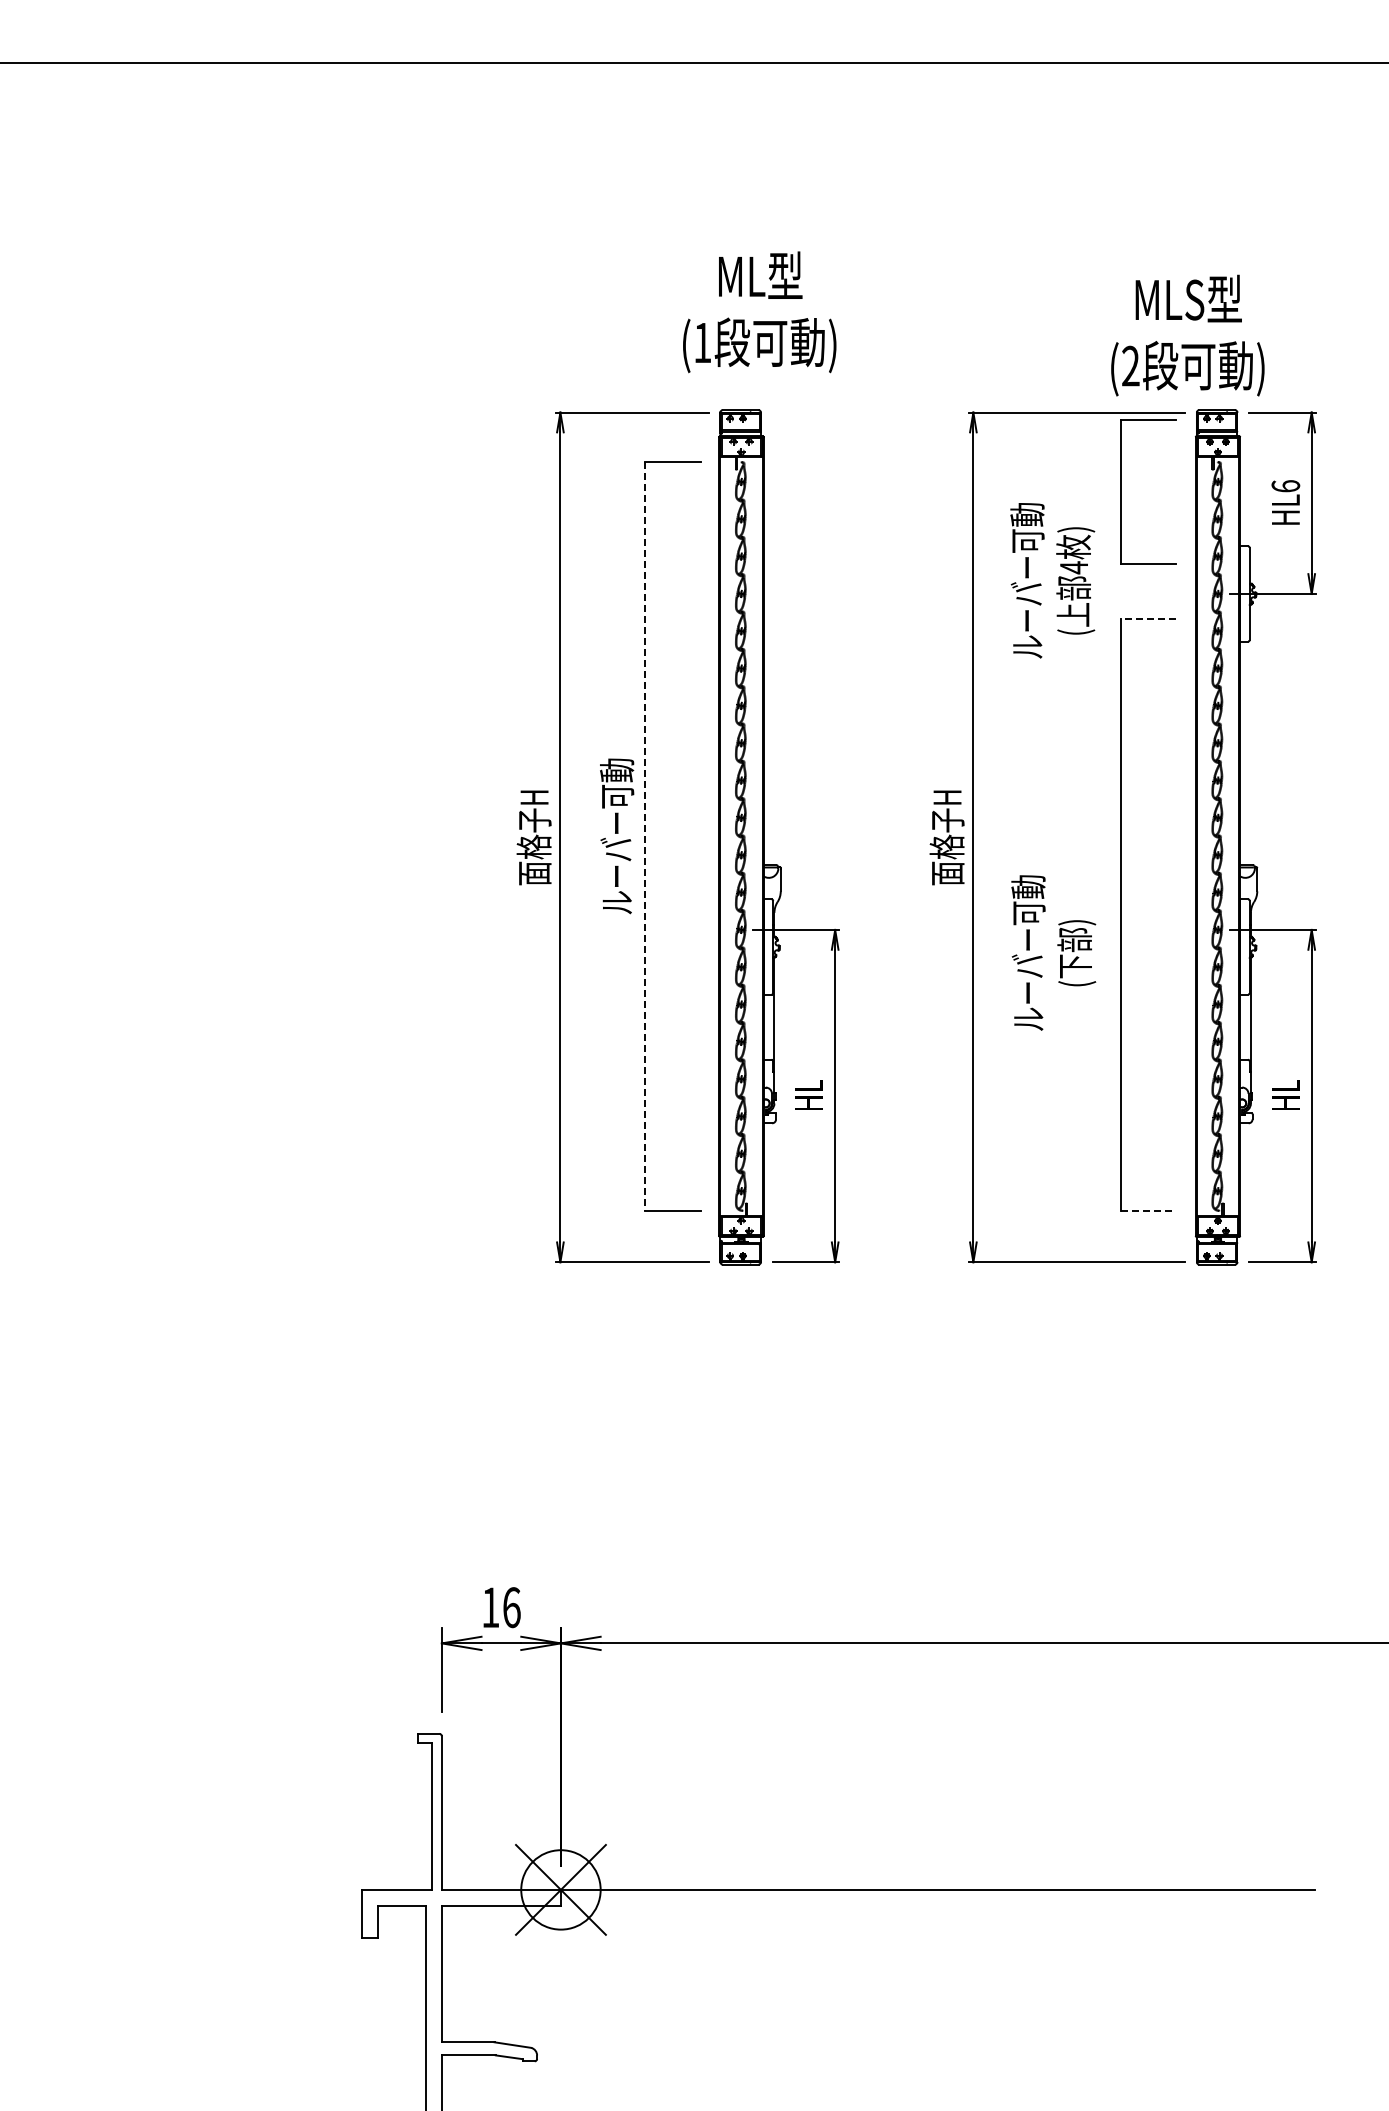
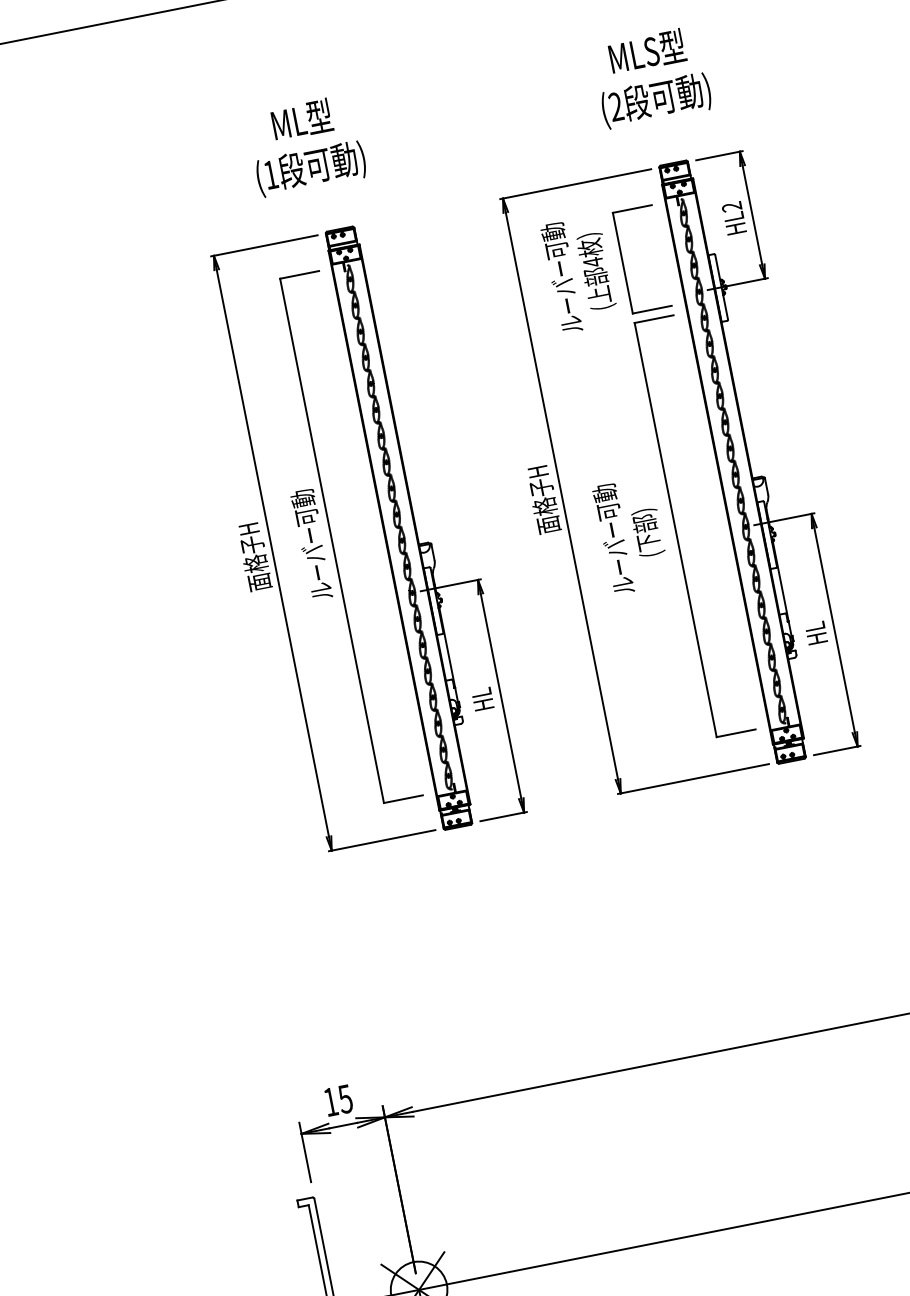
text: (759, 312) -> (306, 145), moved
text: (1187, 335) -> (651, 77), moved
text: (1285, 486) -> (731, 207), HL6 -> HL2
part: (1121, 491) -> (623, 262), moved
text: (1052, 580) -> (579, 274), moved
line: (1148, 619) -> (654, 319), dashed -> solid
line: (645, 837) -> (332, 541), dashed -> solid
text: (1053, 952) -> (631, 535), moved
line: (1148, 1211) -> (736, 733), dashed -> solid
text: (511, 1607) -> (345, 1099), 16 -> 15

